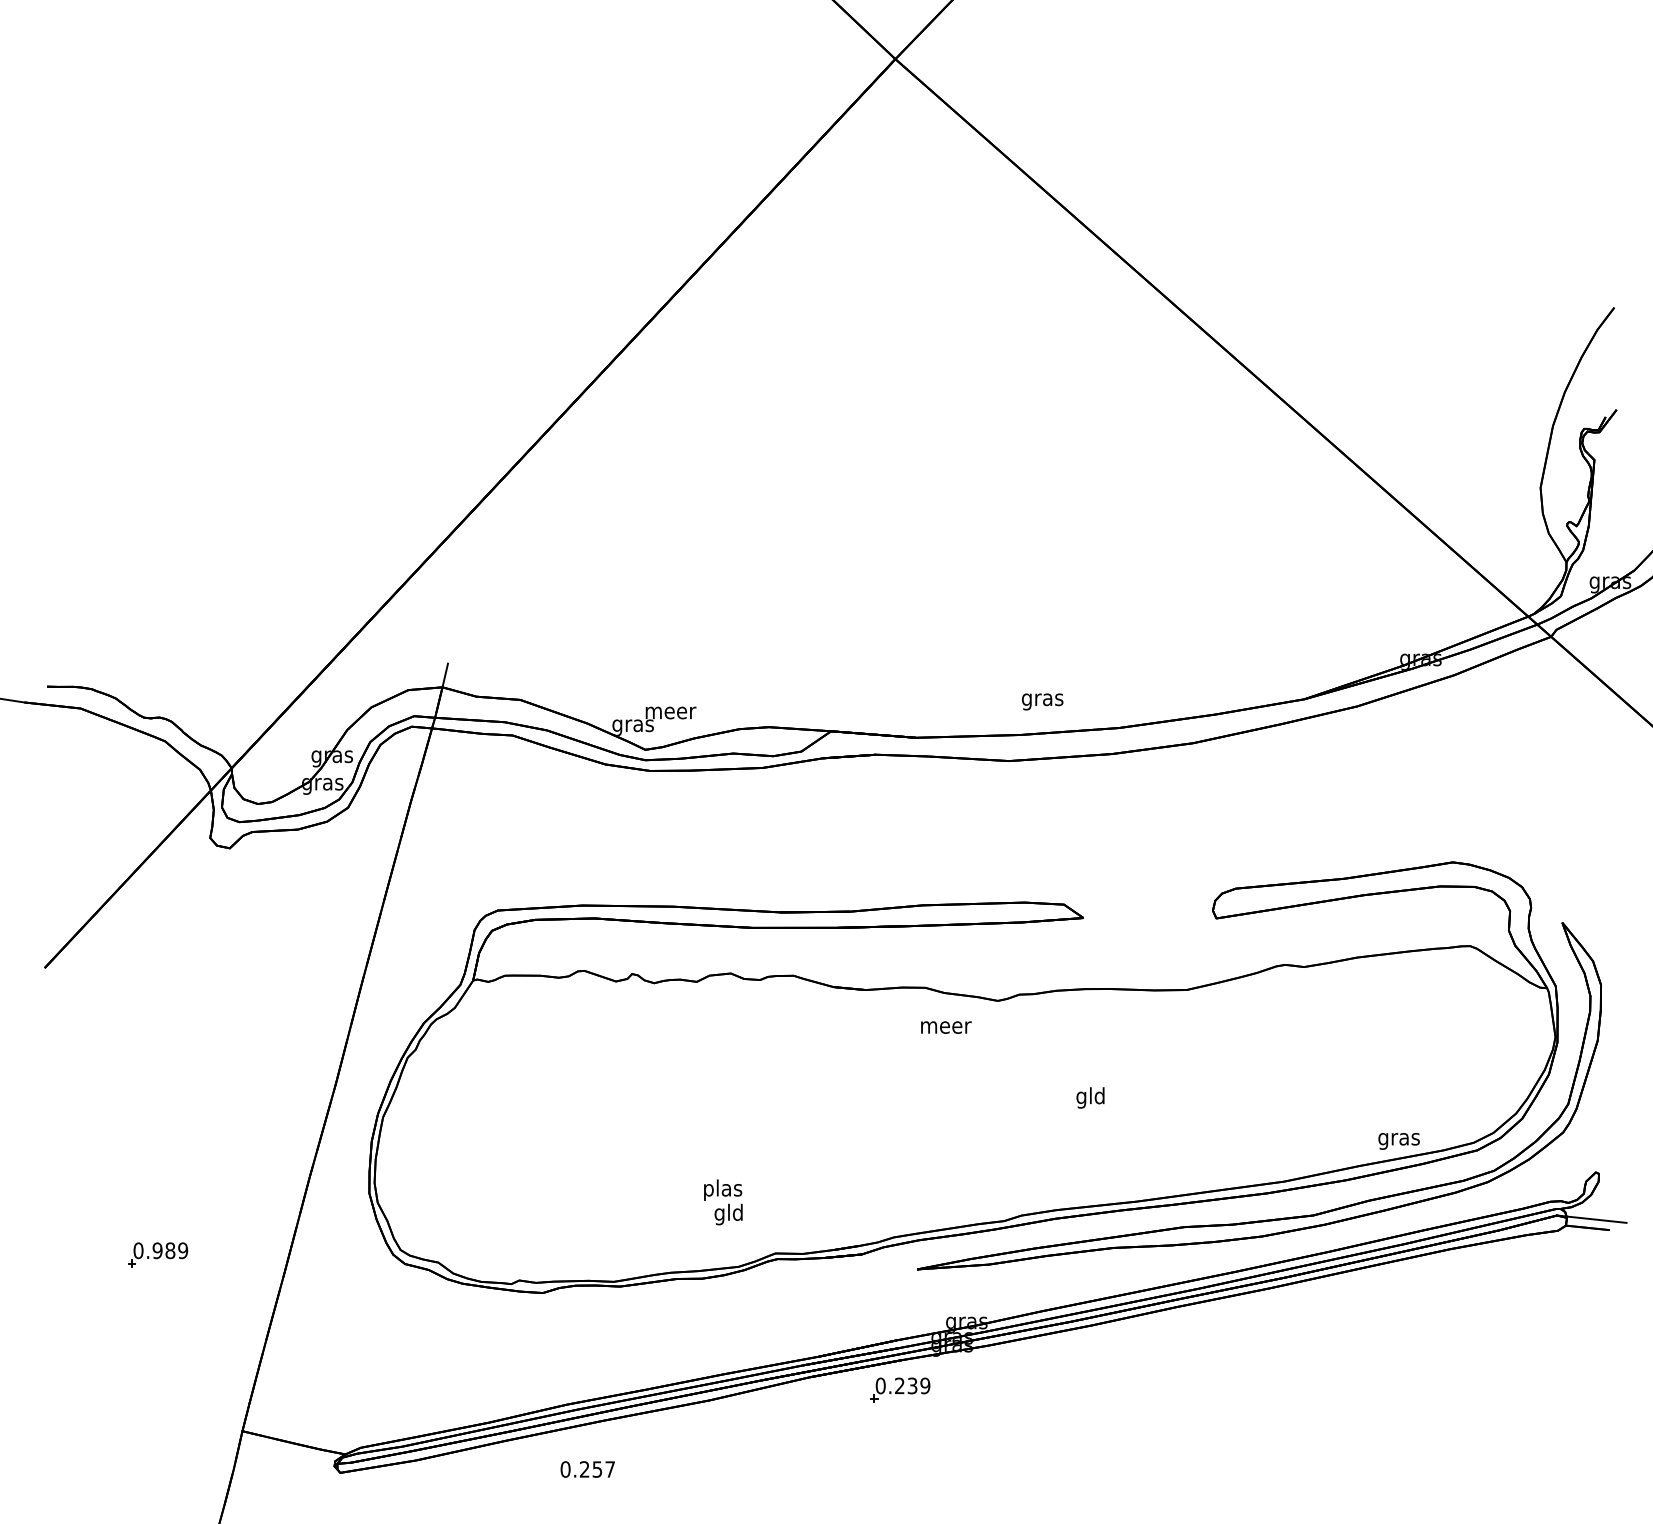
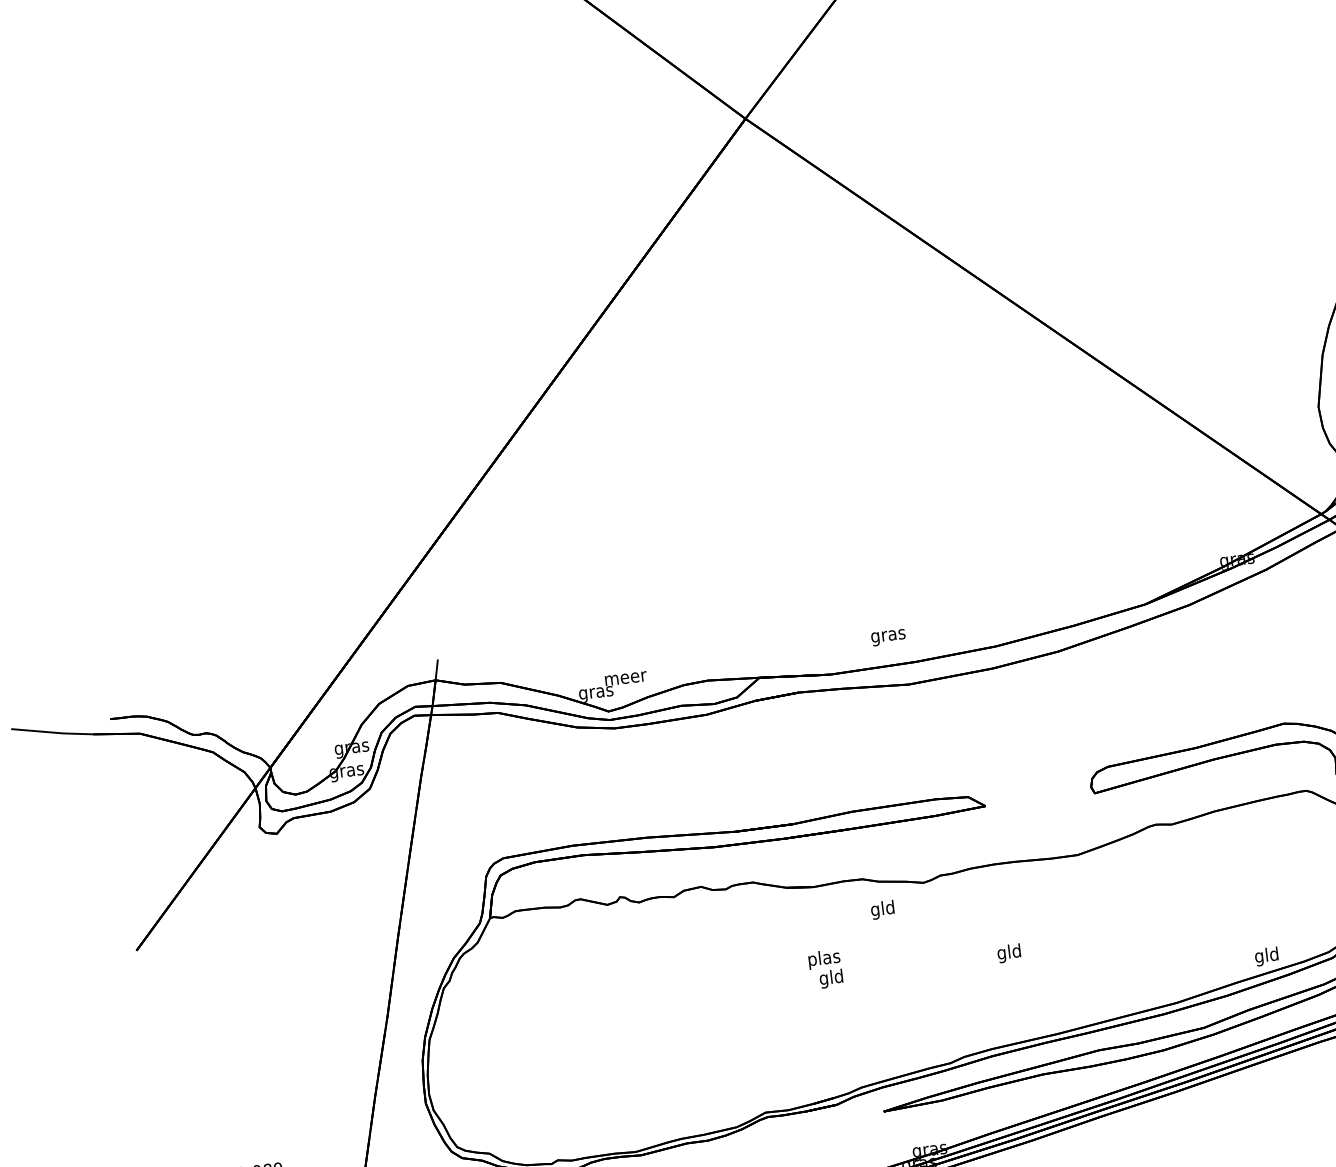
text: (1042, 701) -> (888, 637), moved
text: (946, 1027) -> (883, 909), meer -> gld
text: (1398, 1138) -> (1266, 956), gras -> gld
text: (723, 1202) -> (825, 969), moved

